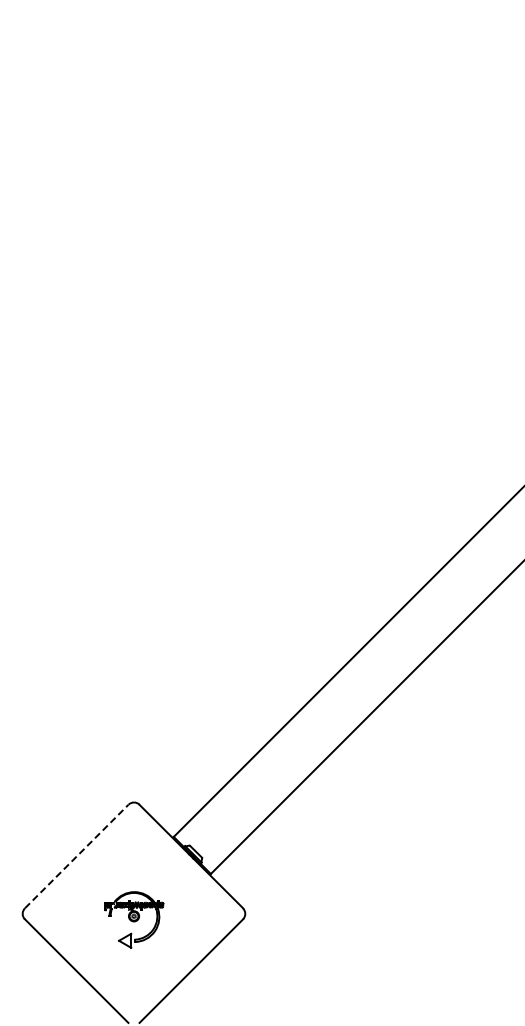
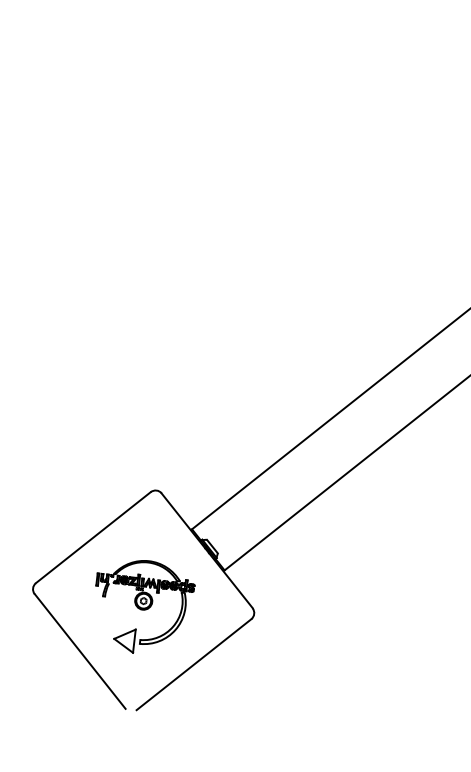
line: (77, 856) -> (94, 537), dashed -> solid
part: (133, 919) -> (142, 606), size x1.67

